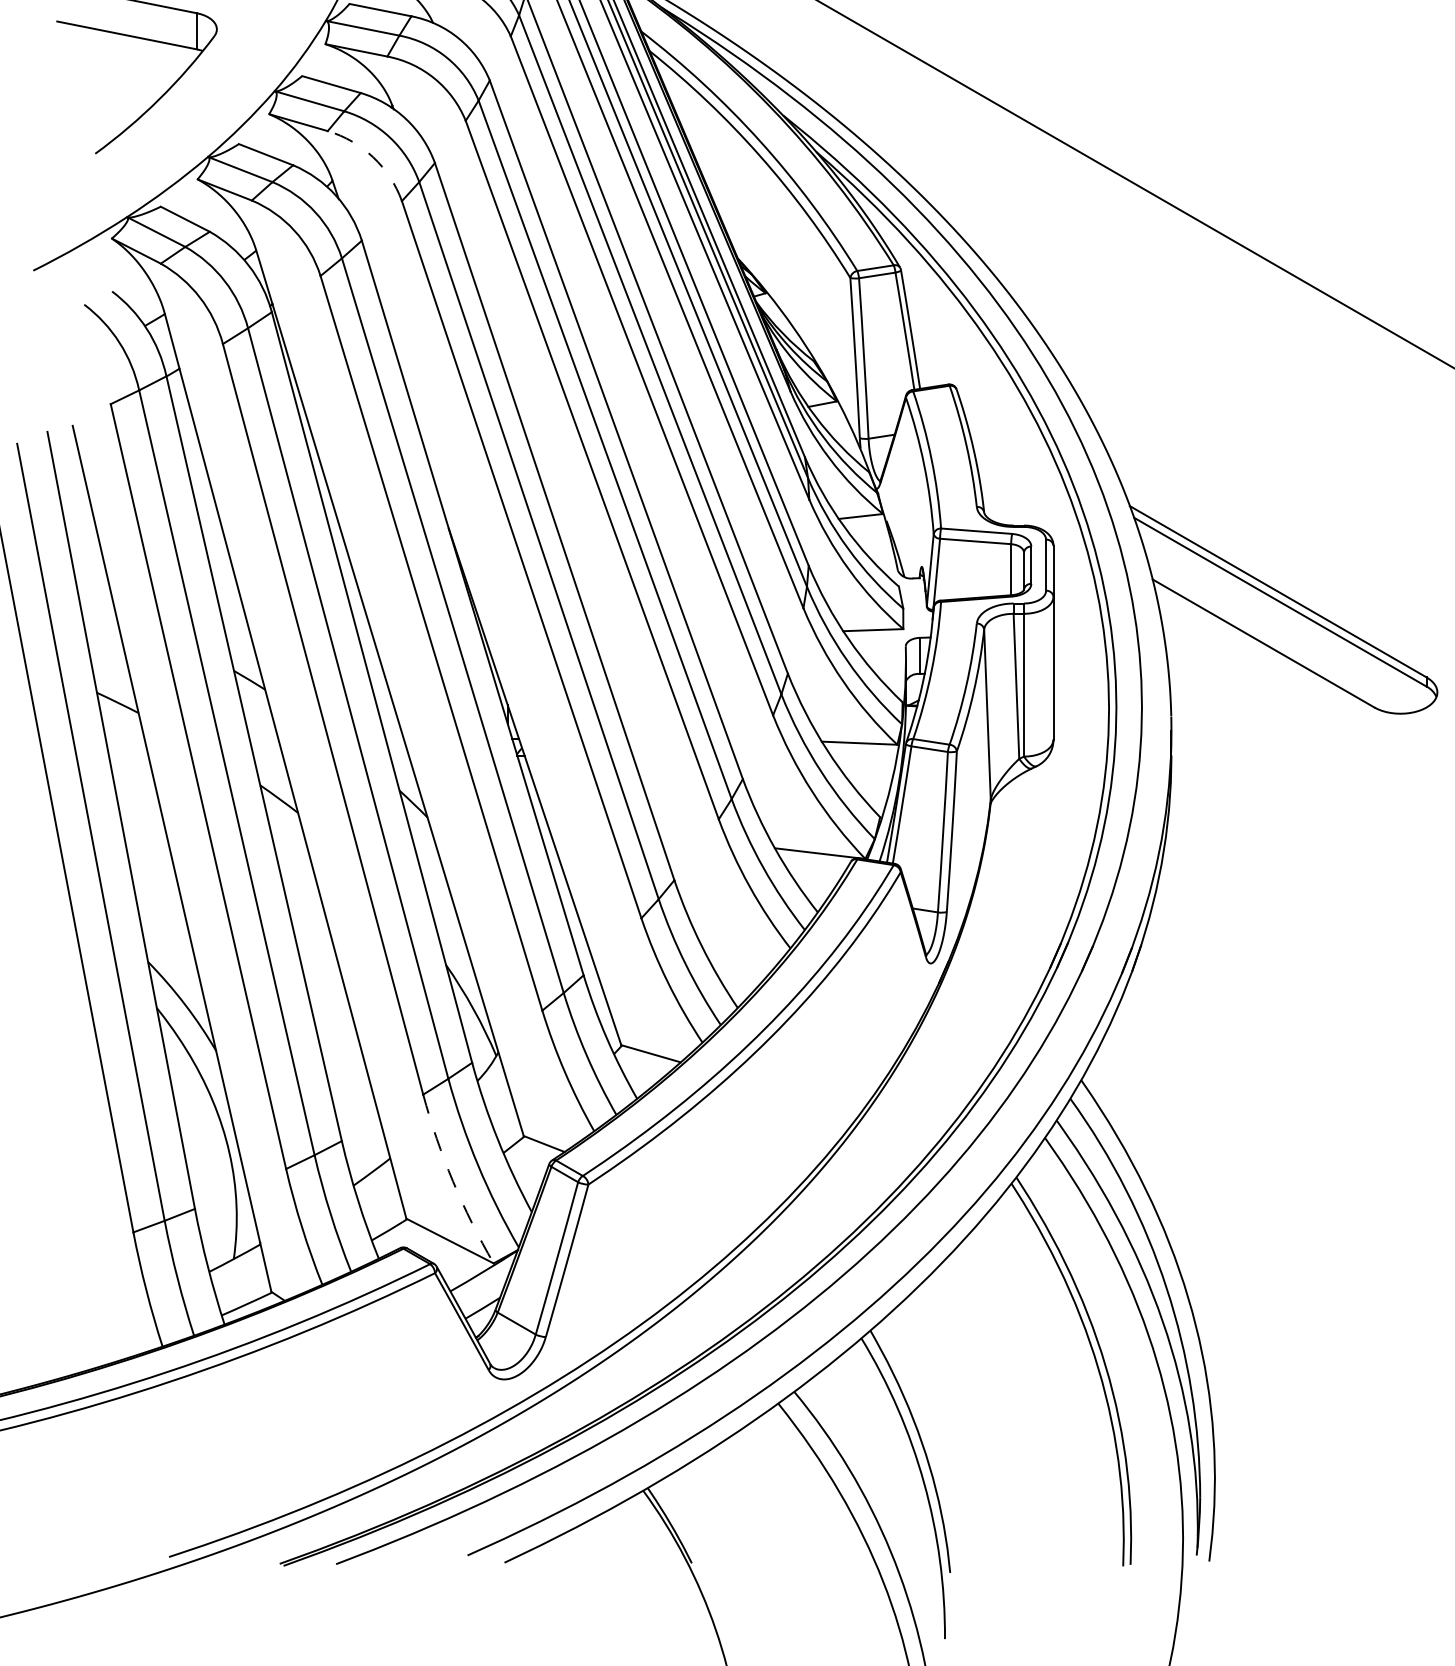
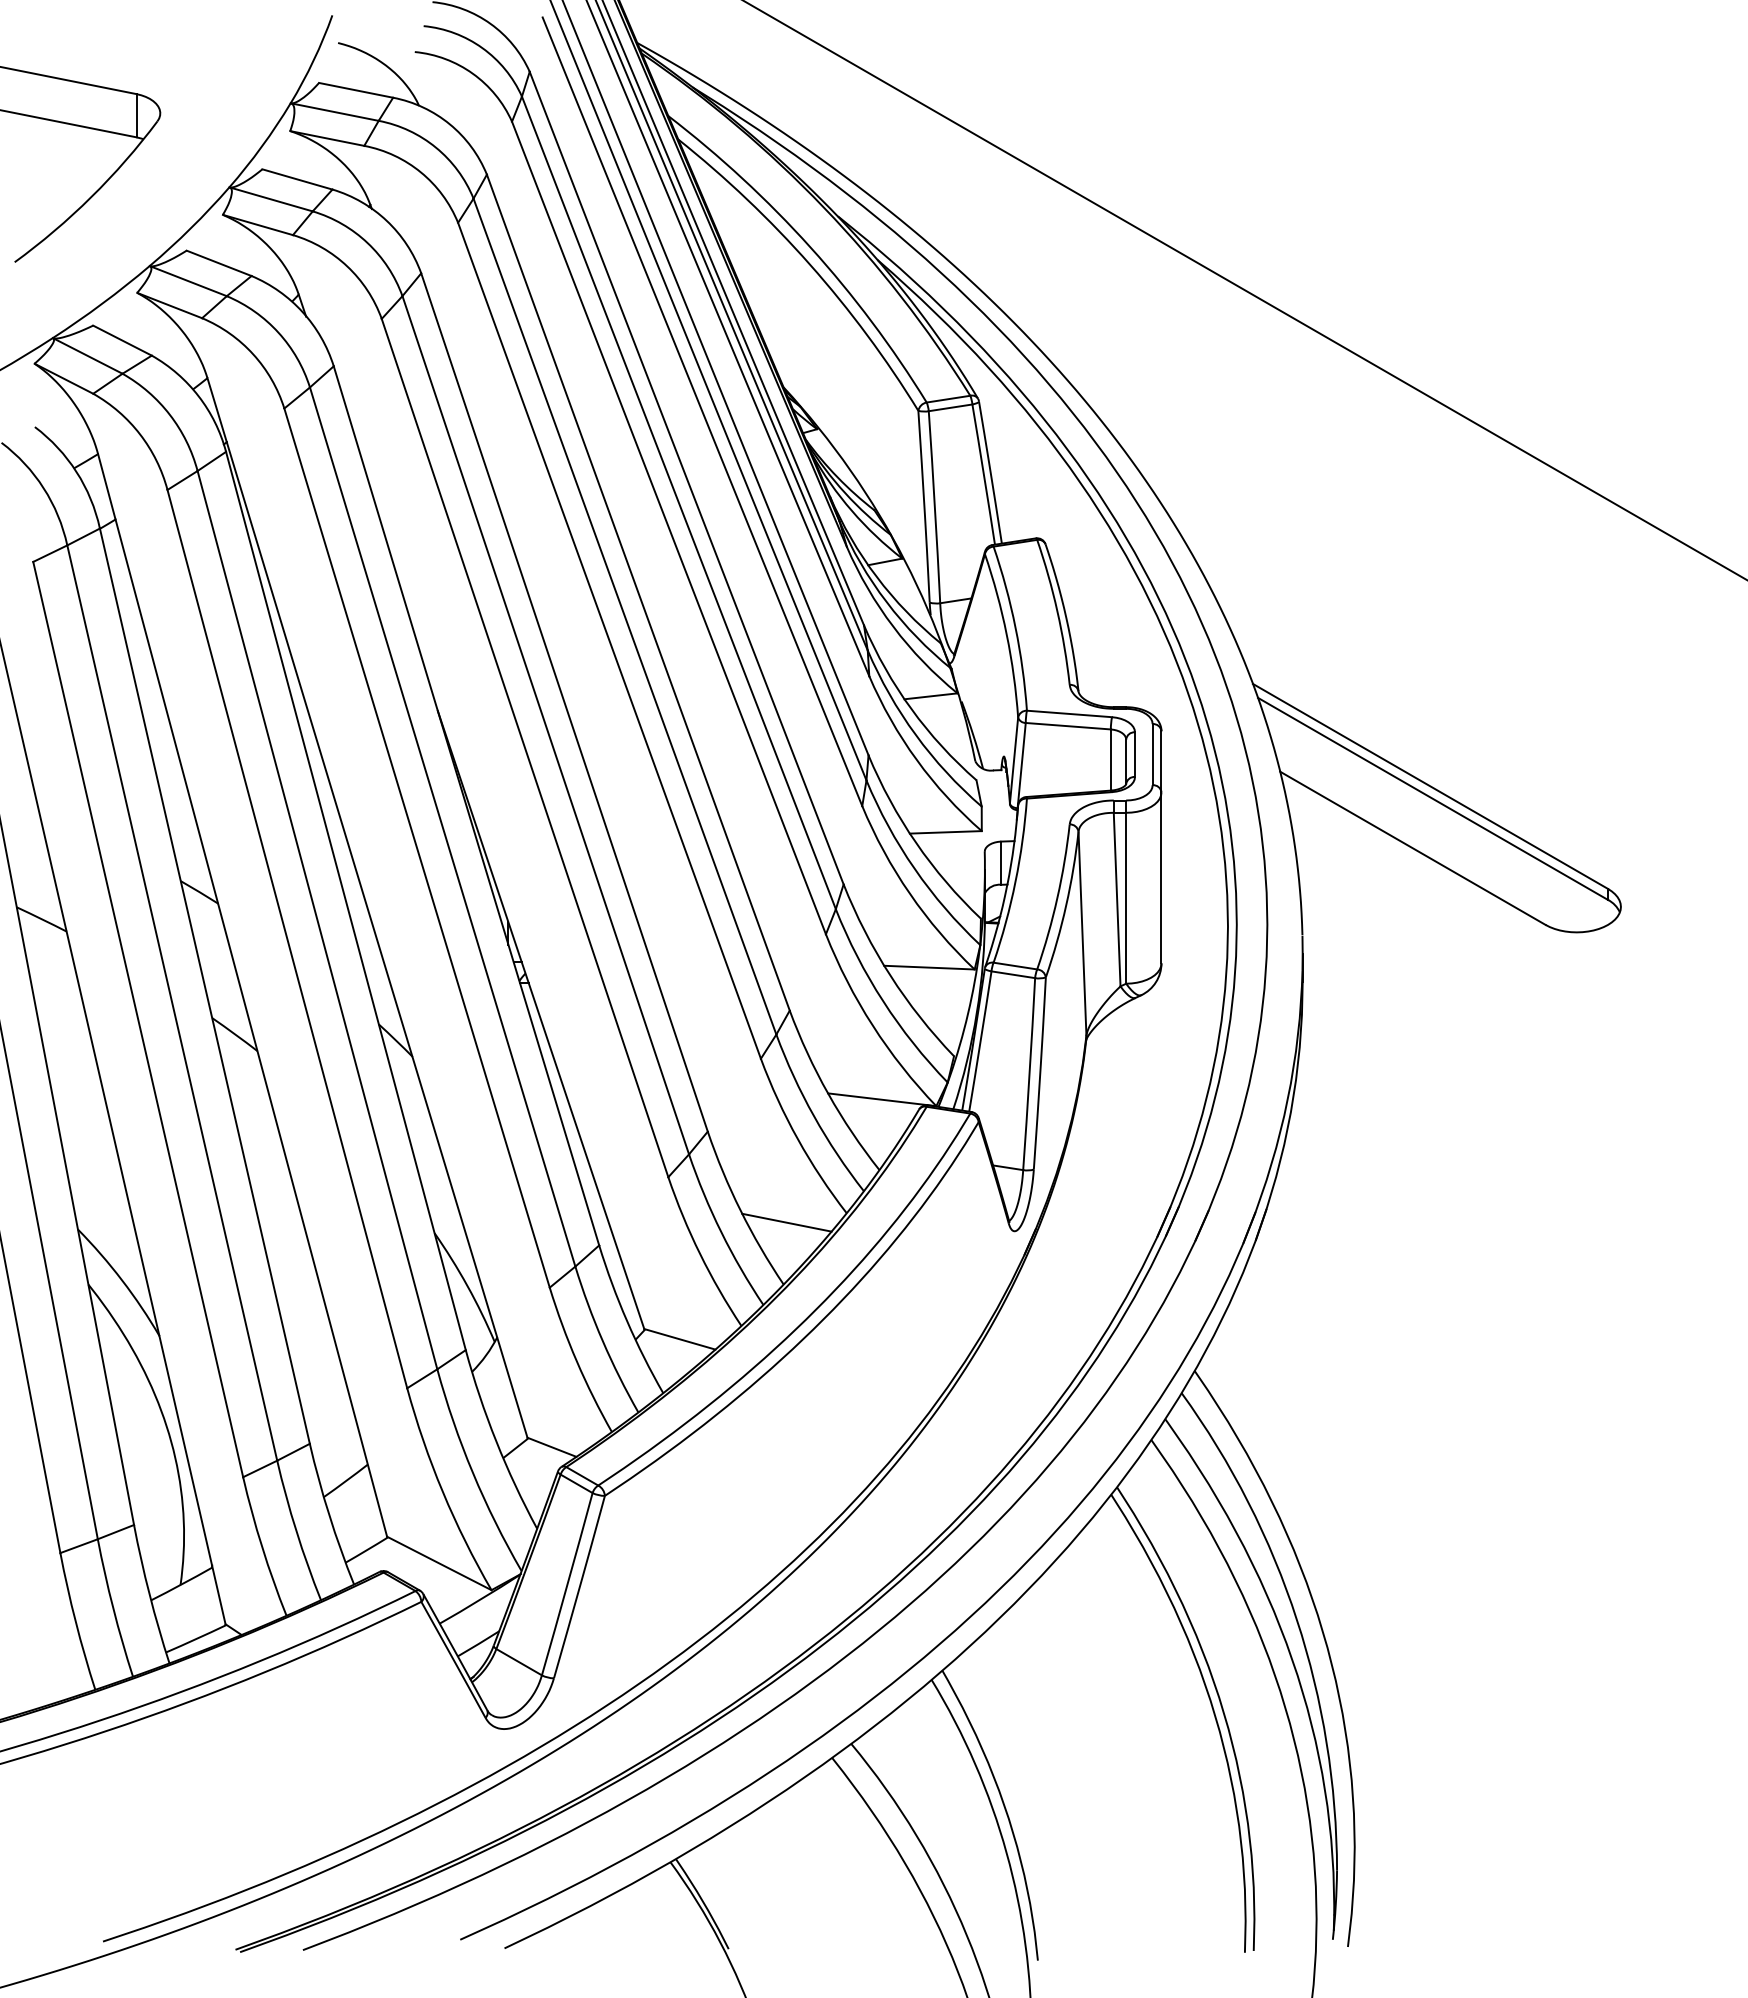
arc: (373, 157) -> (347, 266), dashed -> solid
line: (740, 956) -> (786, 1222), added
arc: (452, 1180) -> (442, 1491), dashed -> solid

